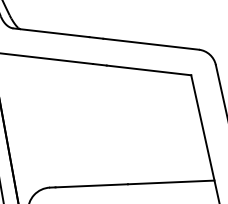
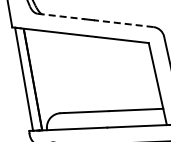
line: (51, 32) -> (61, 16), solid -> dashed
line: (150, 43) -> (123, 23), solid -> dashed

